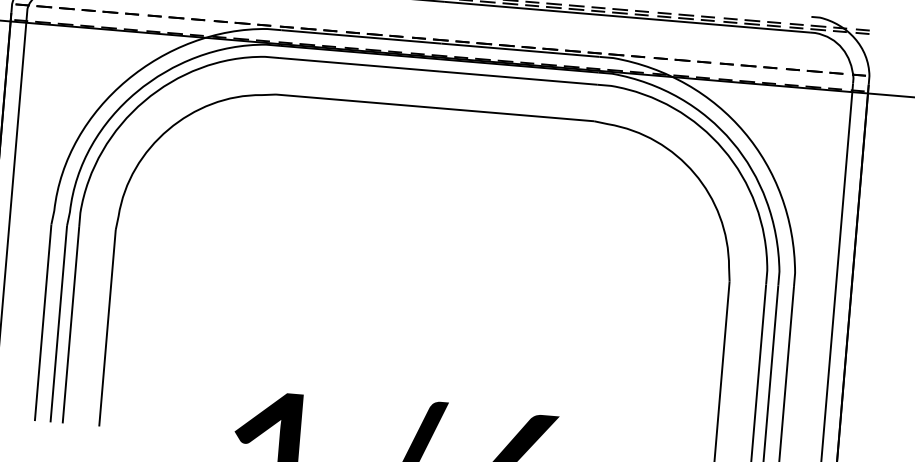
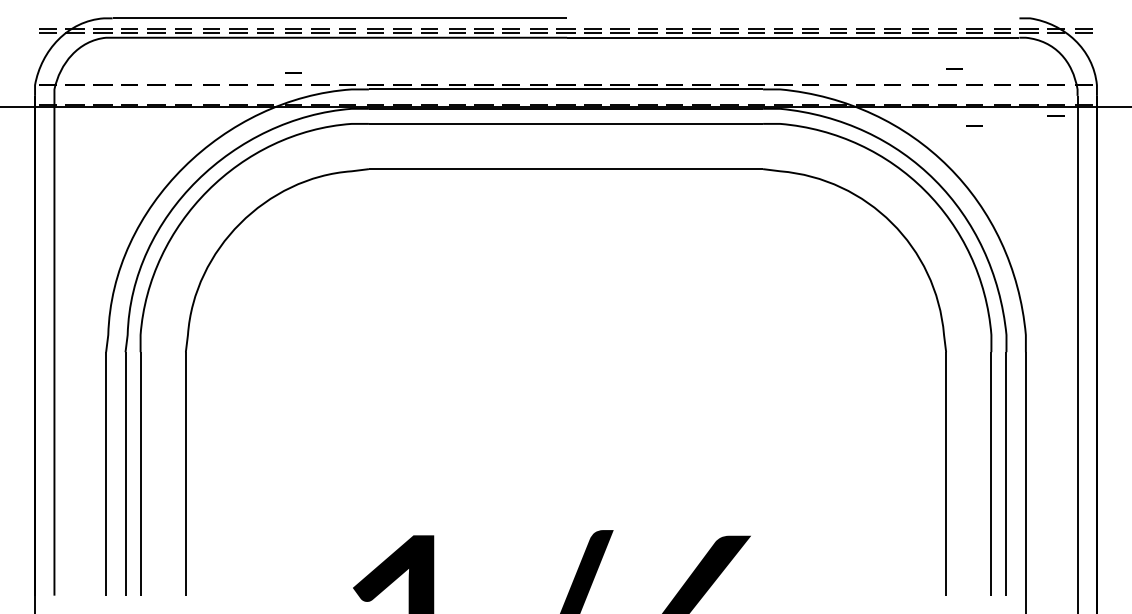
line: (221, 11) -> (293, 72), added
line: (755, 52) -> (954, 68), added
line: (833, 97) -> (1055, 115), added
line: (767, 100) -> (974, 125), added

